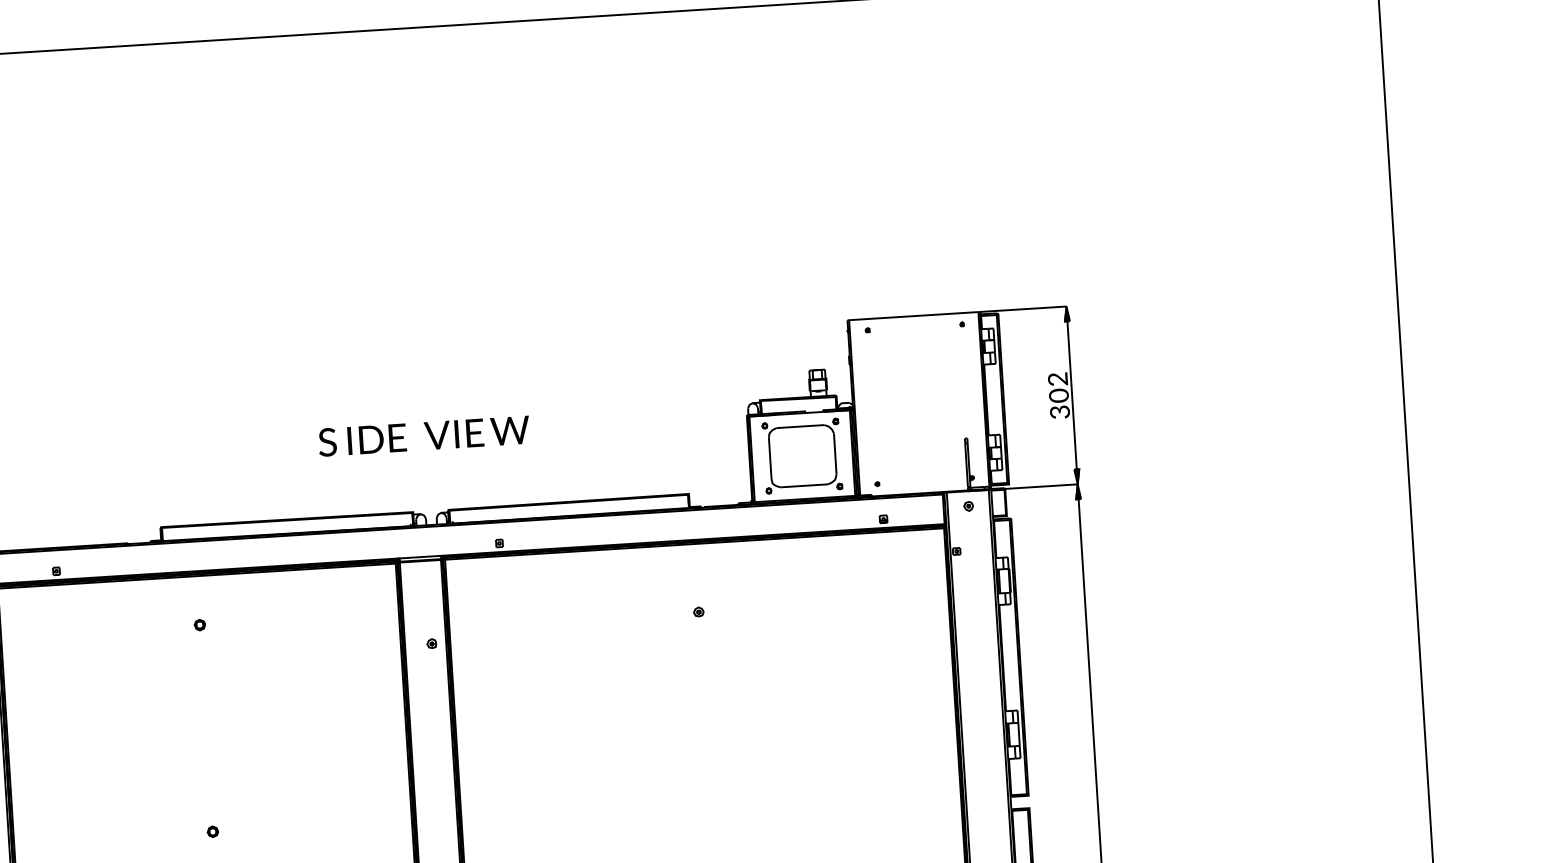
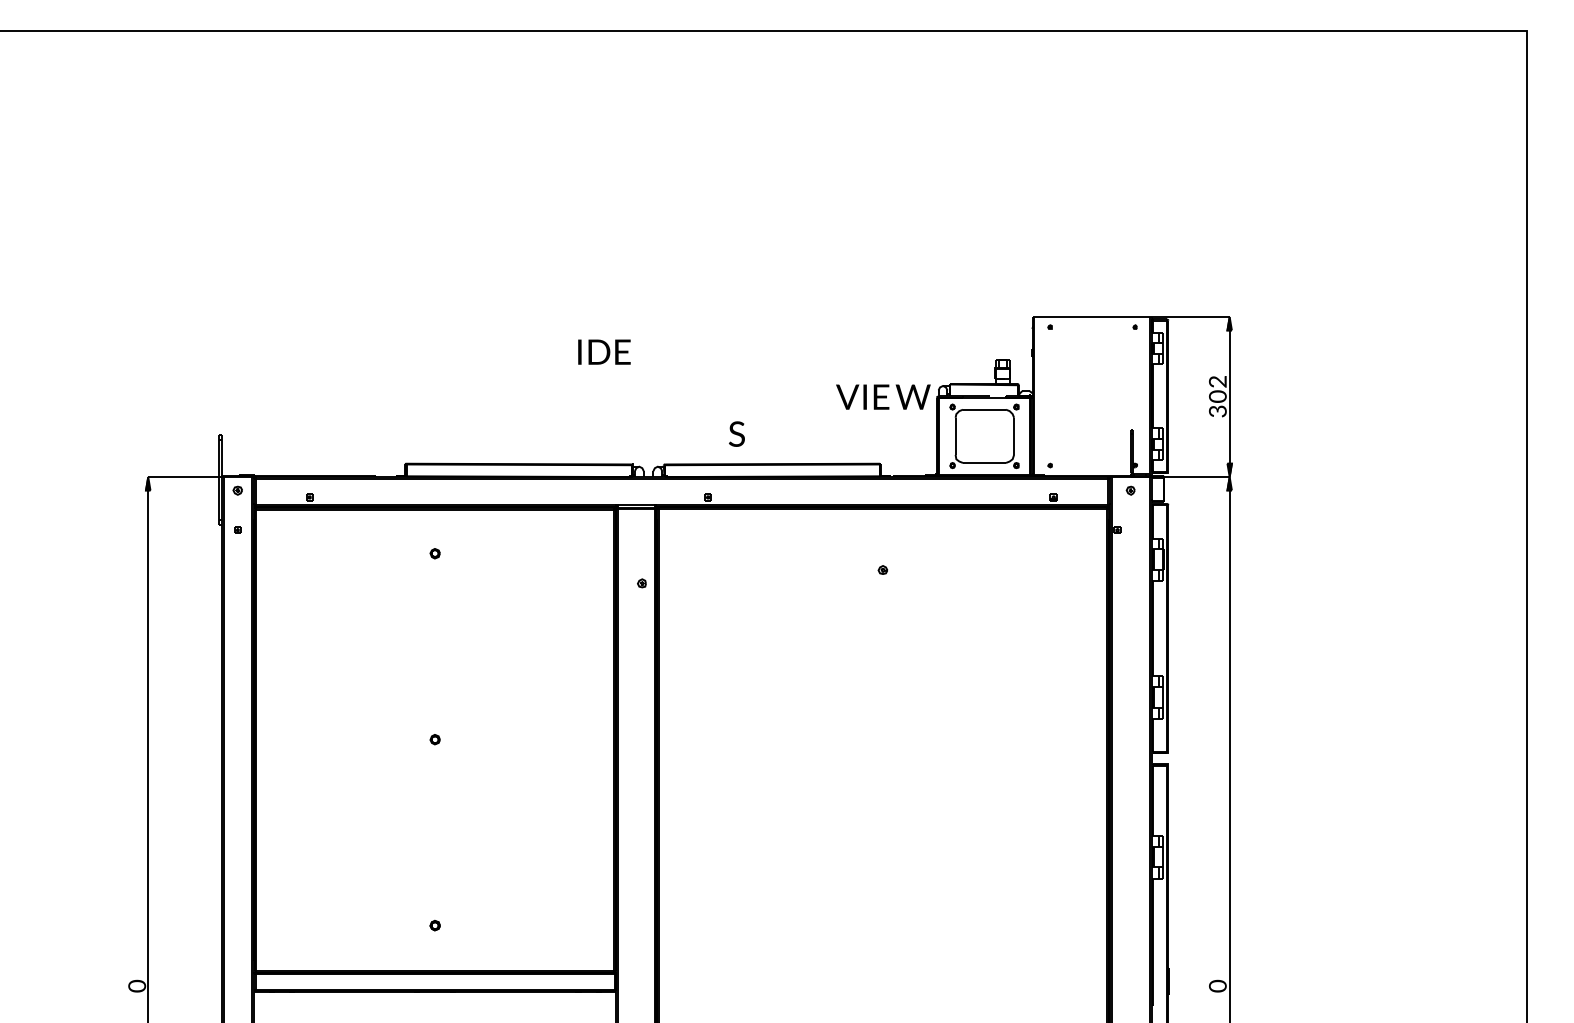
text: (477, 432) -> (883, 396), moved
text: (377, 438) -> (604, 351), moved
text: (327, 441) -> (736, 433), moved

